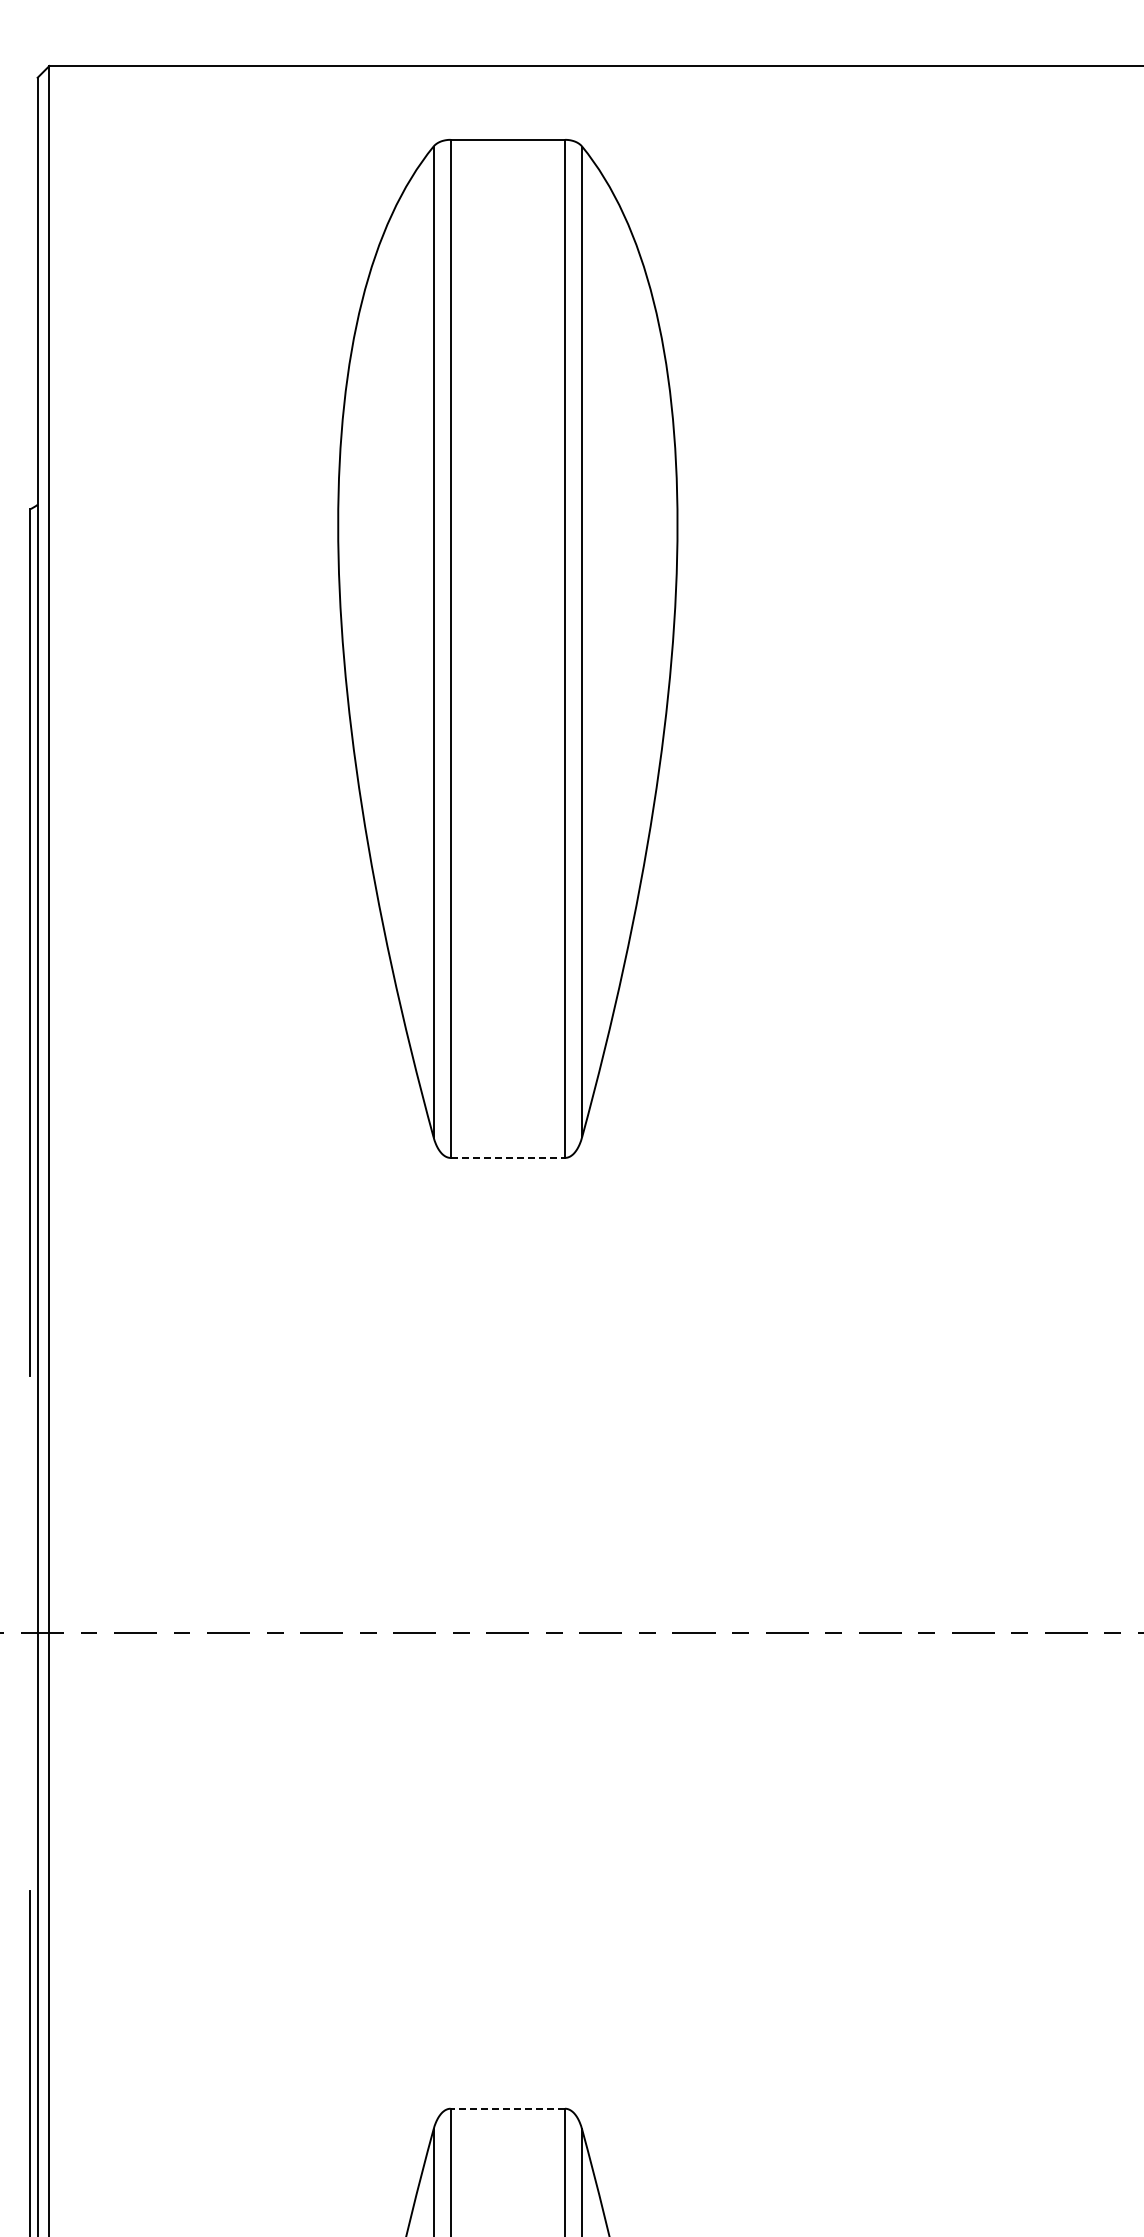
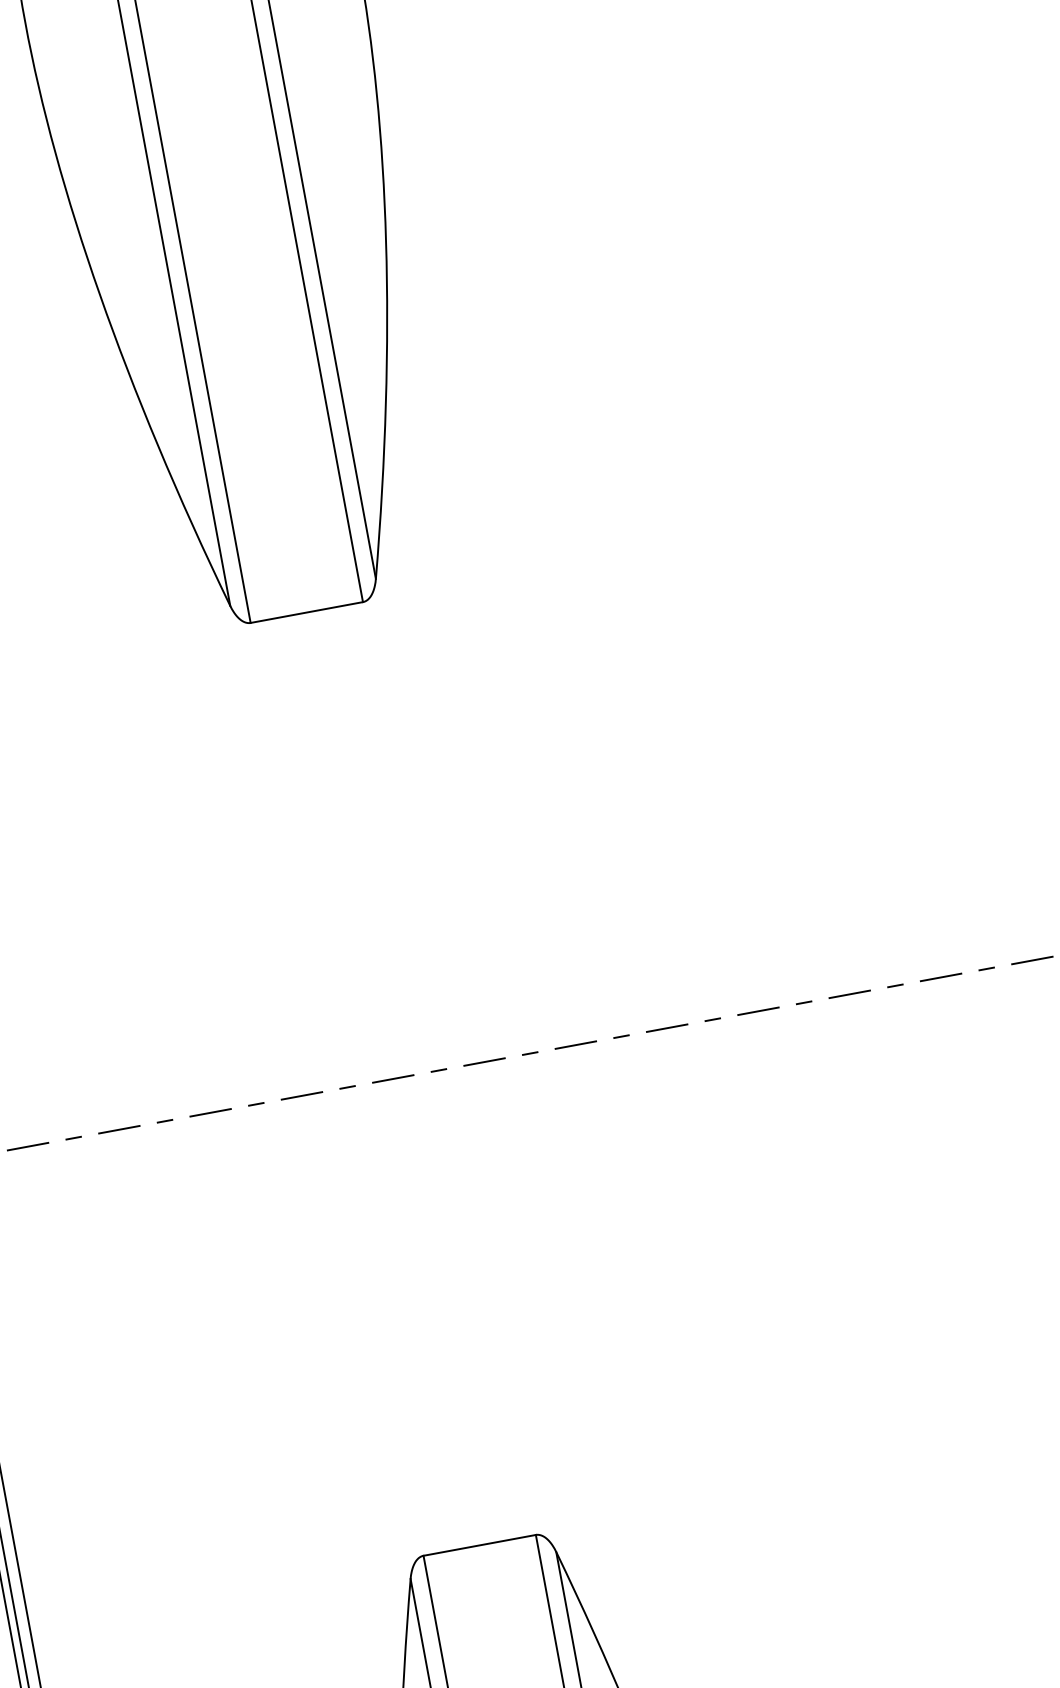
line: (508, 1157) -> (307, 612), dashed -> solid
line: (507, 2108) -> (479, 1545), dashed -> solid

